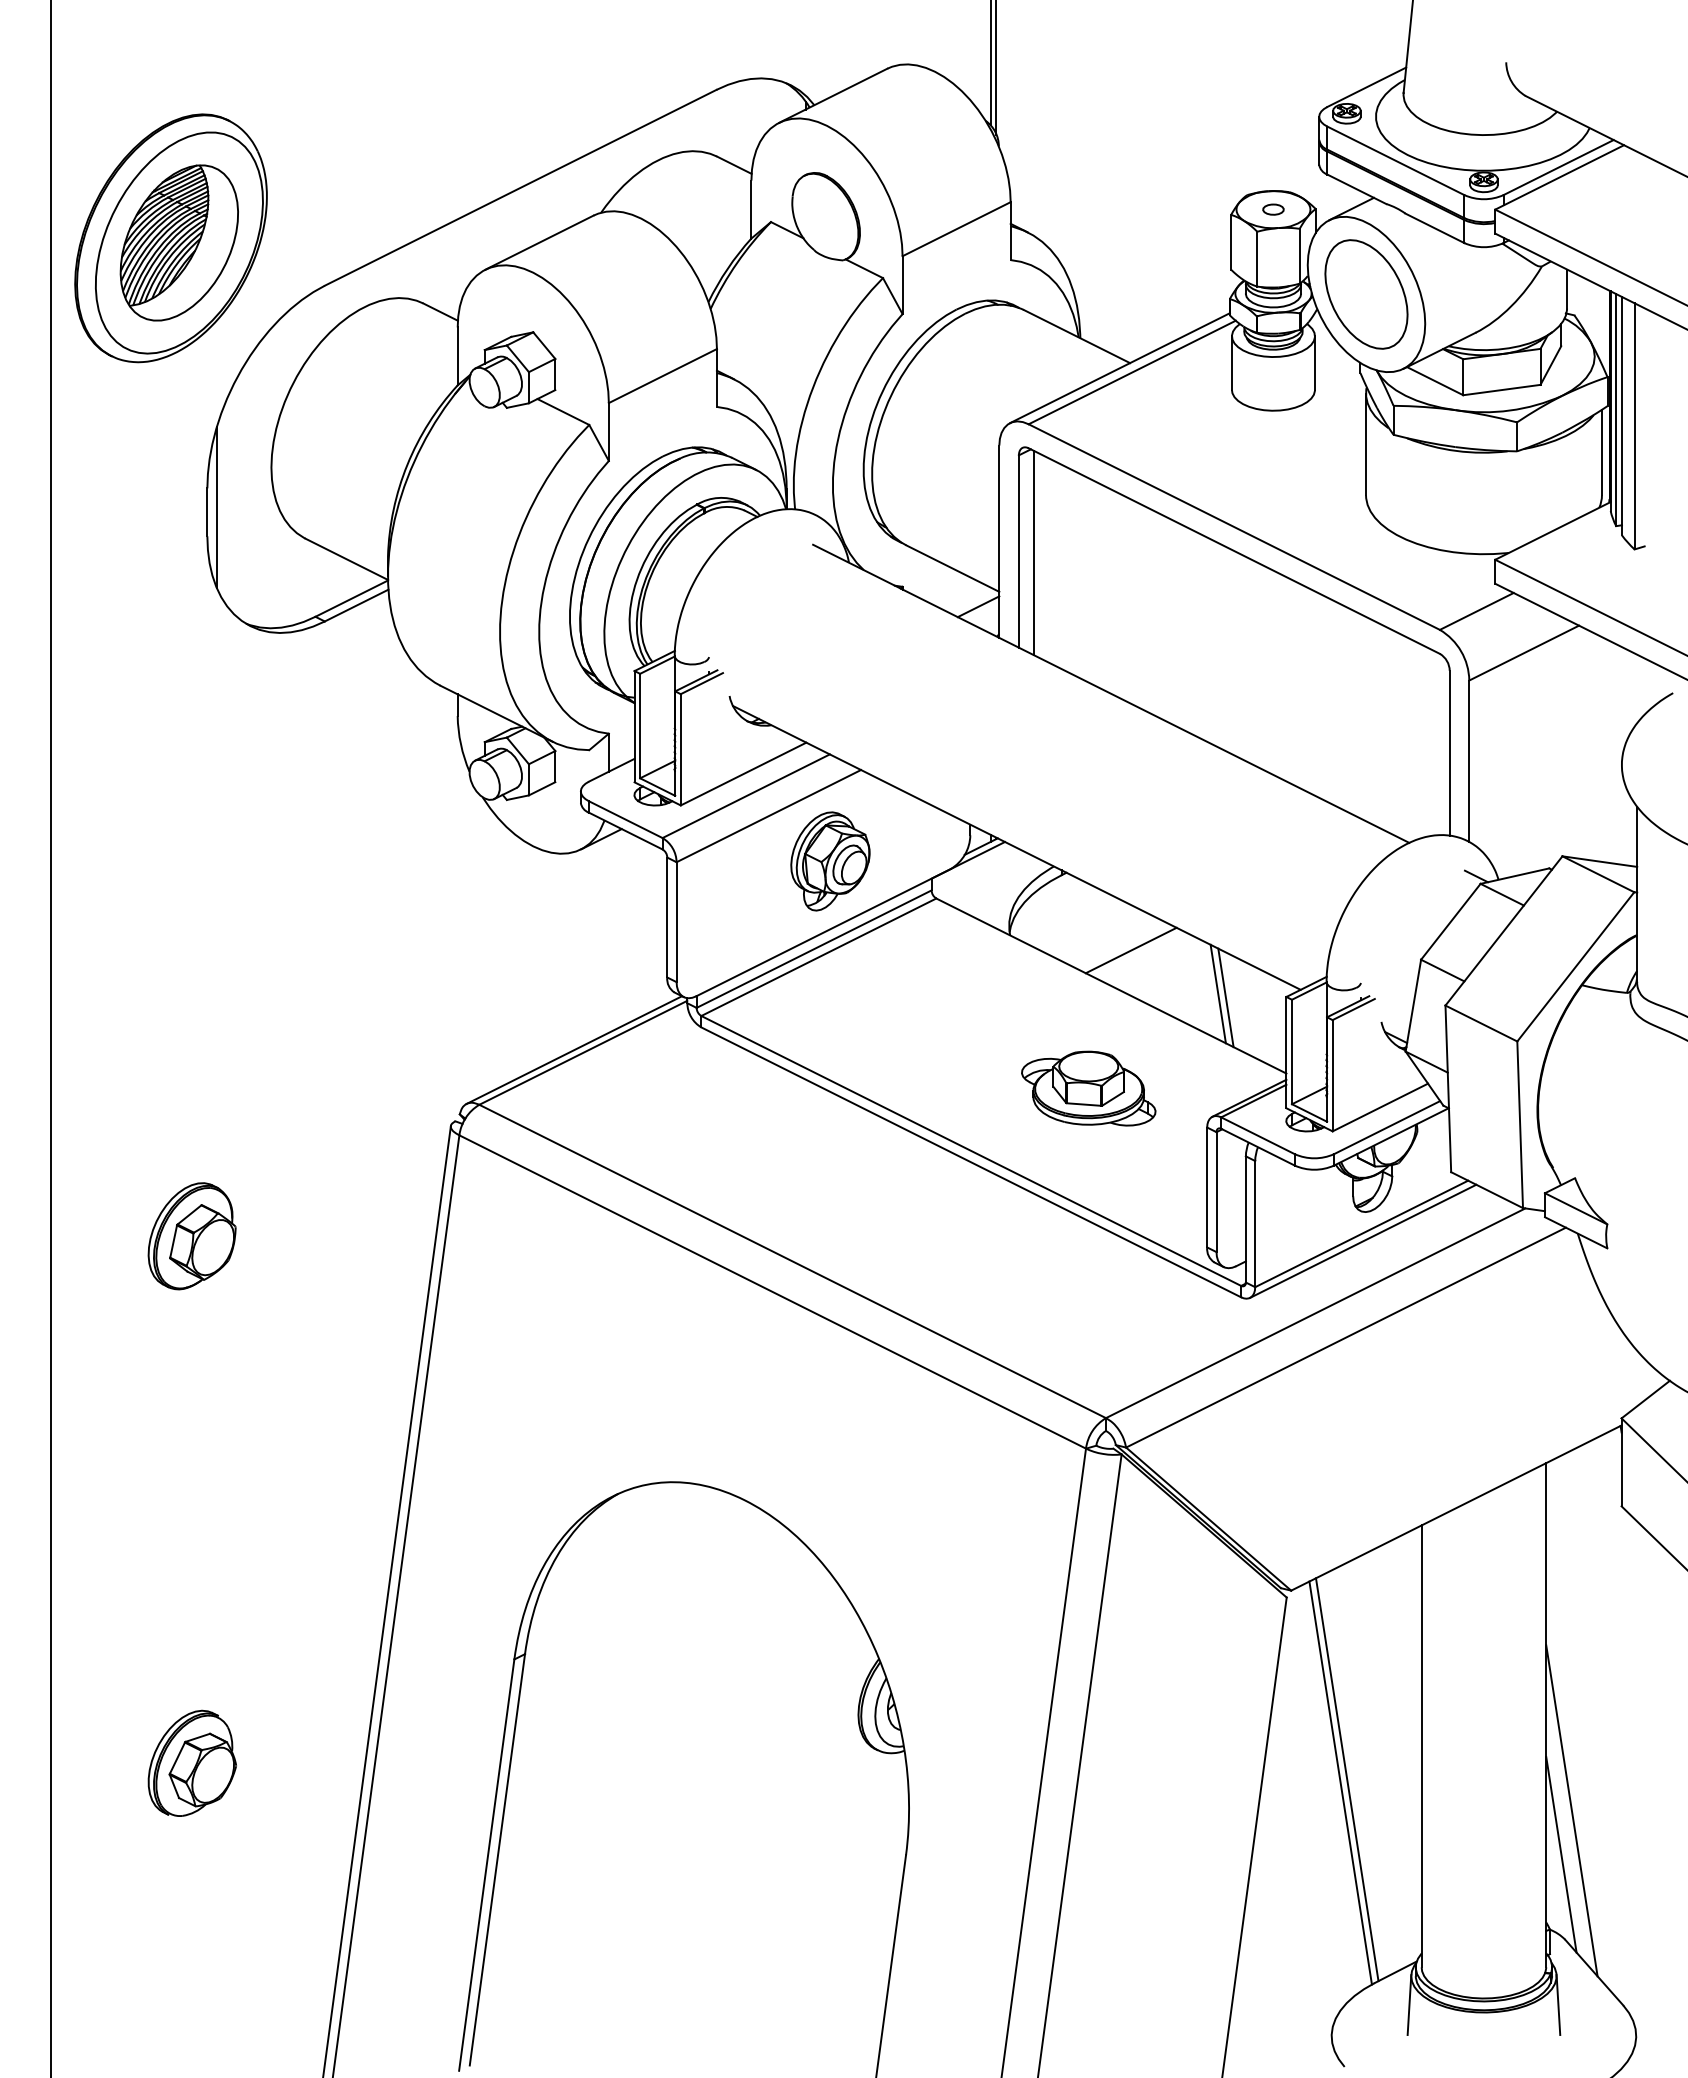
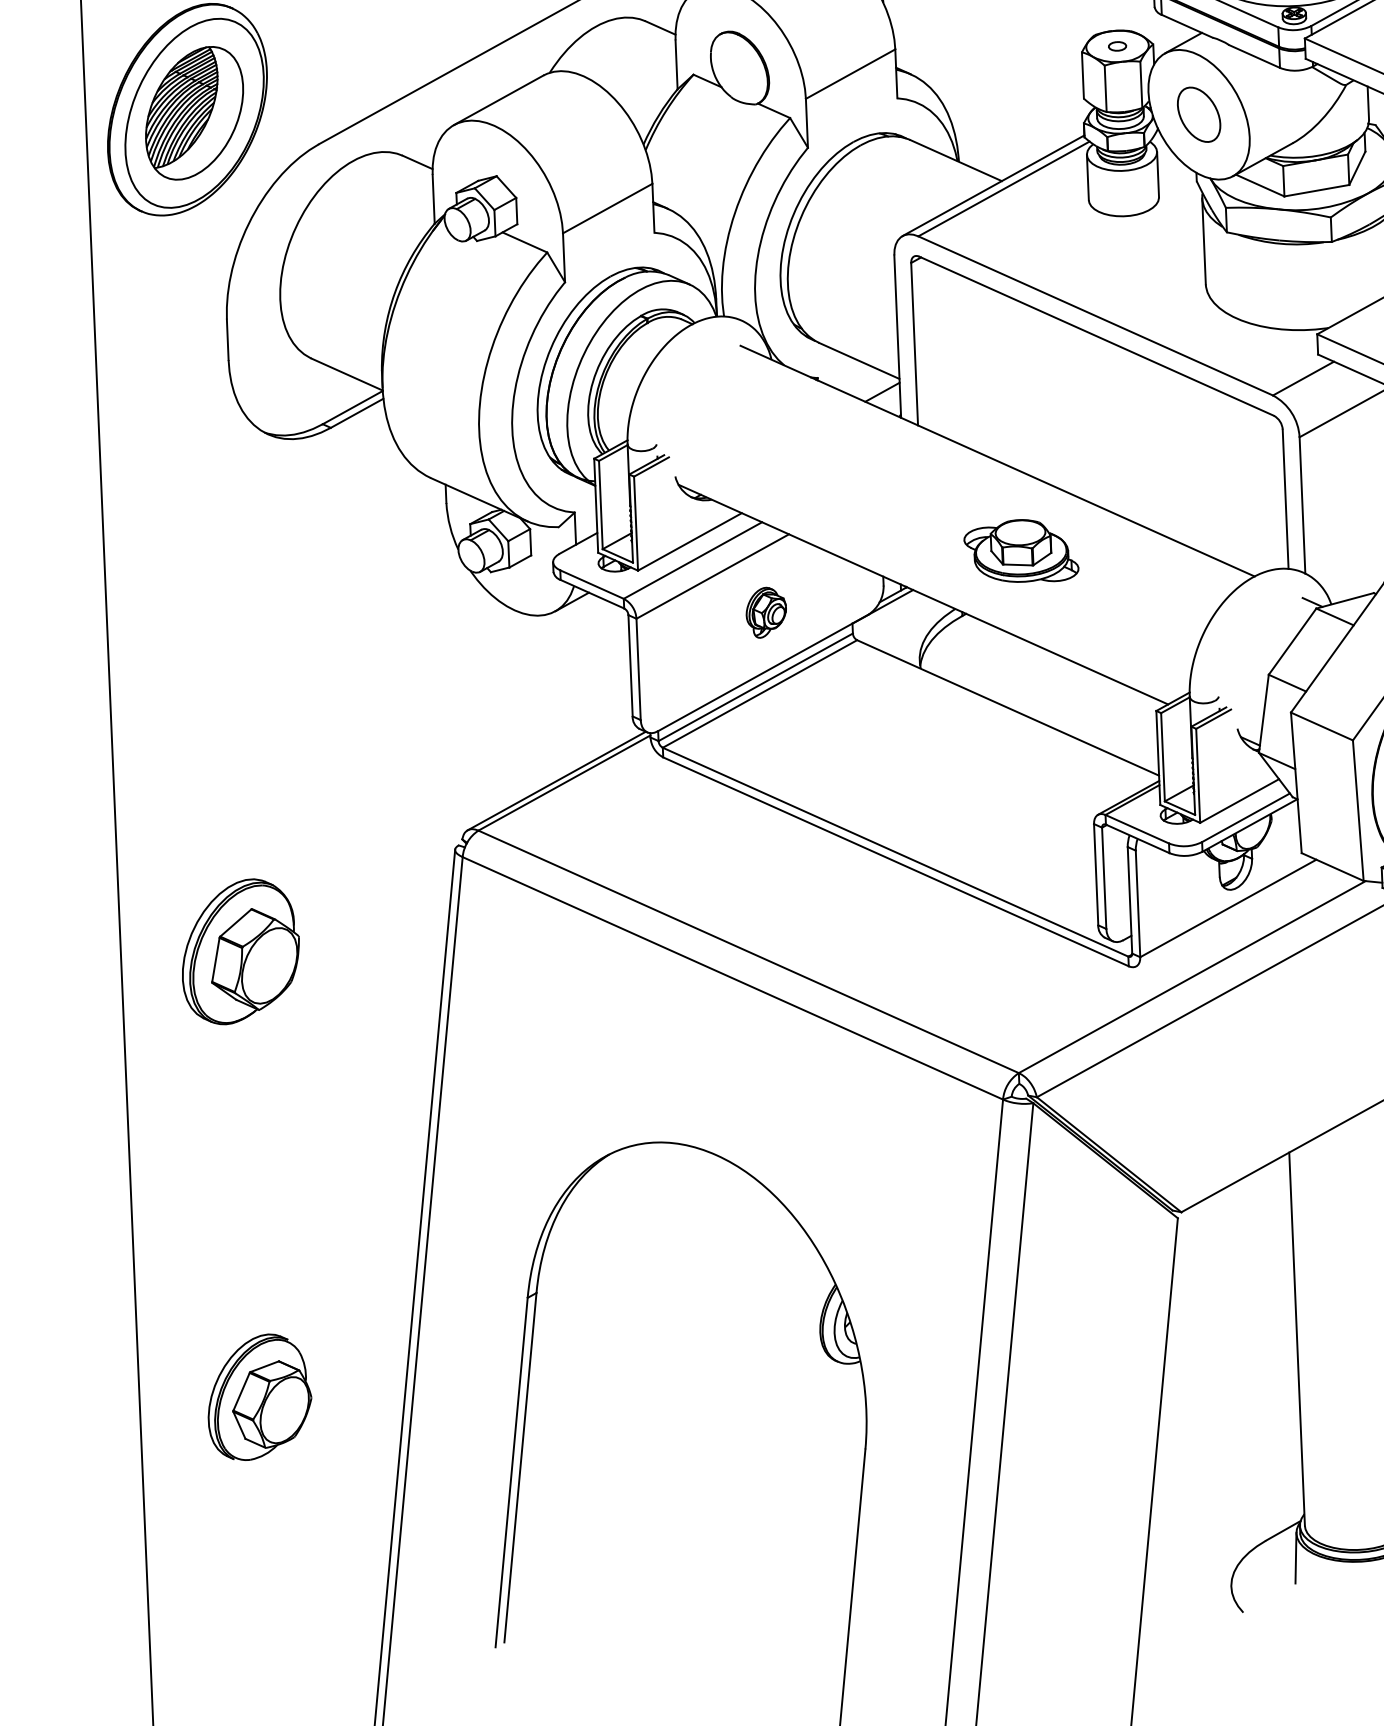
part: (1366, 294) -> (1199, 114), size x0.6
line: (216, 507) -> (235, 335), removed
line: (1033, 552) -> (926, 344), removed
part: (830, 861) -> (766, 612), size x0.6
line: (1130, 950) -> (1023, 677), removed
line: (1217, 993) -> (1098, 710), removed
line: (1225, 997) -> (1104, 713), removed
part: (1088, 1088) -> (1021, 551), moved
part: (191, 1236) -> (239, 952), size x1.6
line: (1363, 1240) -> (1230, 913), removed
part: (191, 1762) -> (258, 1396), size x1.4
line: (1346, 1779) -> (1234, 1369), removed
line: (1340, 1782) -> (1229, 1372), removed

